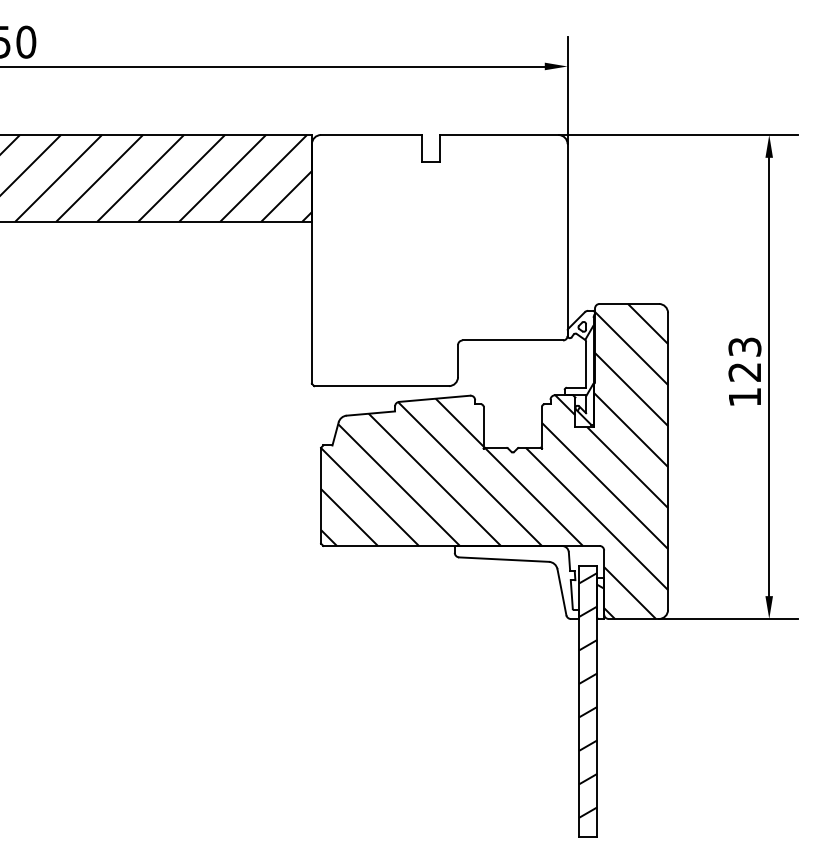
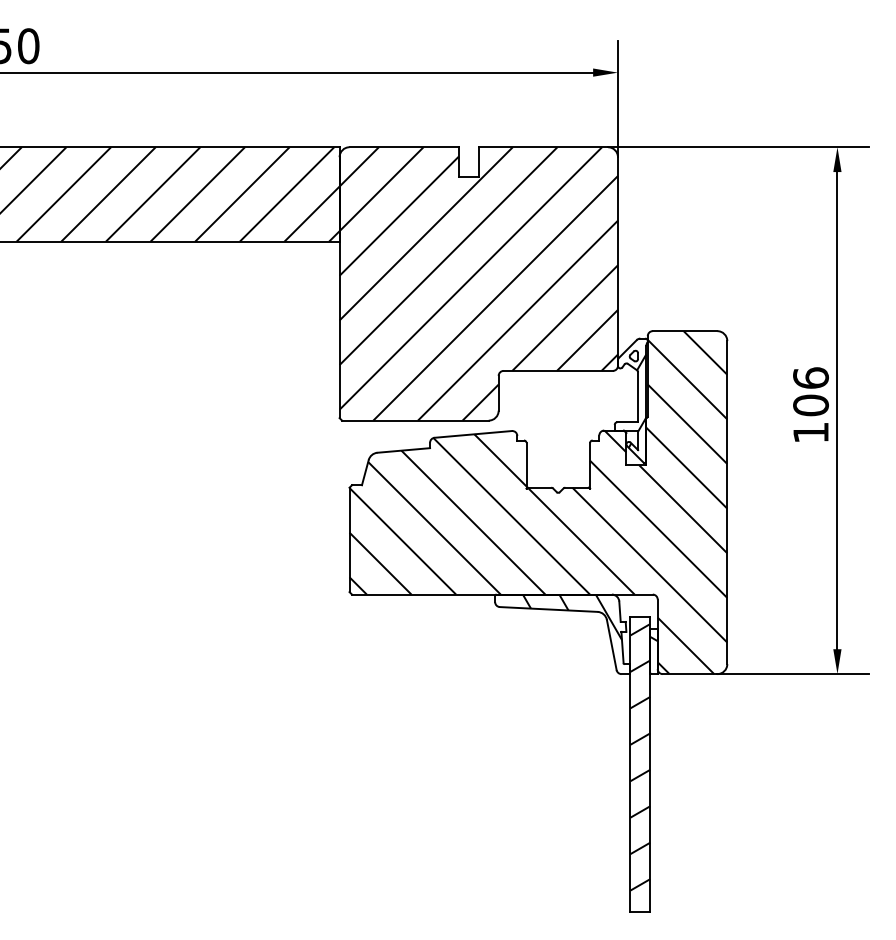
hatch: (439, 260) -> (478, 283), added
text: (744, 359) -> (810, 391), 123 -> 106
hatch: (524, 566) -> (571, 616), added

